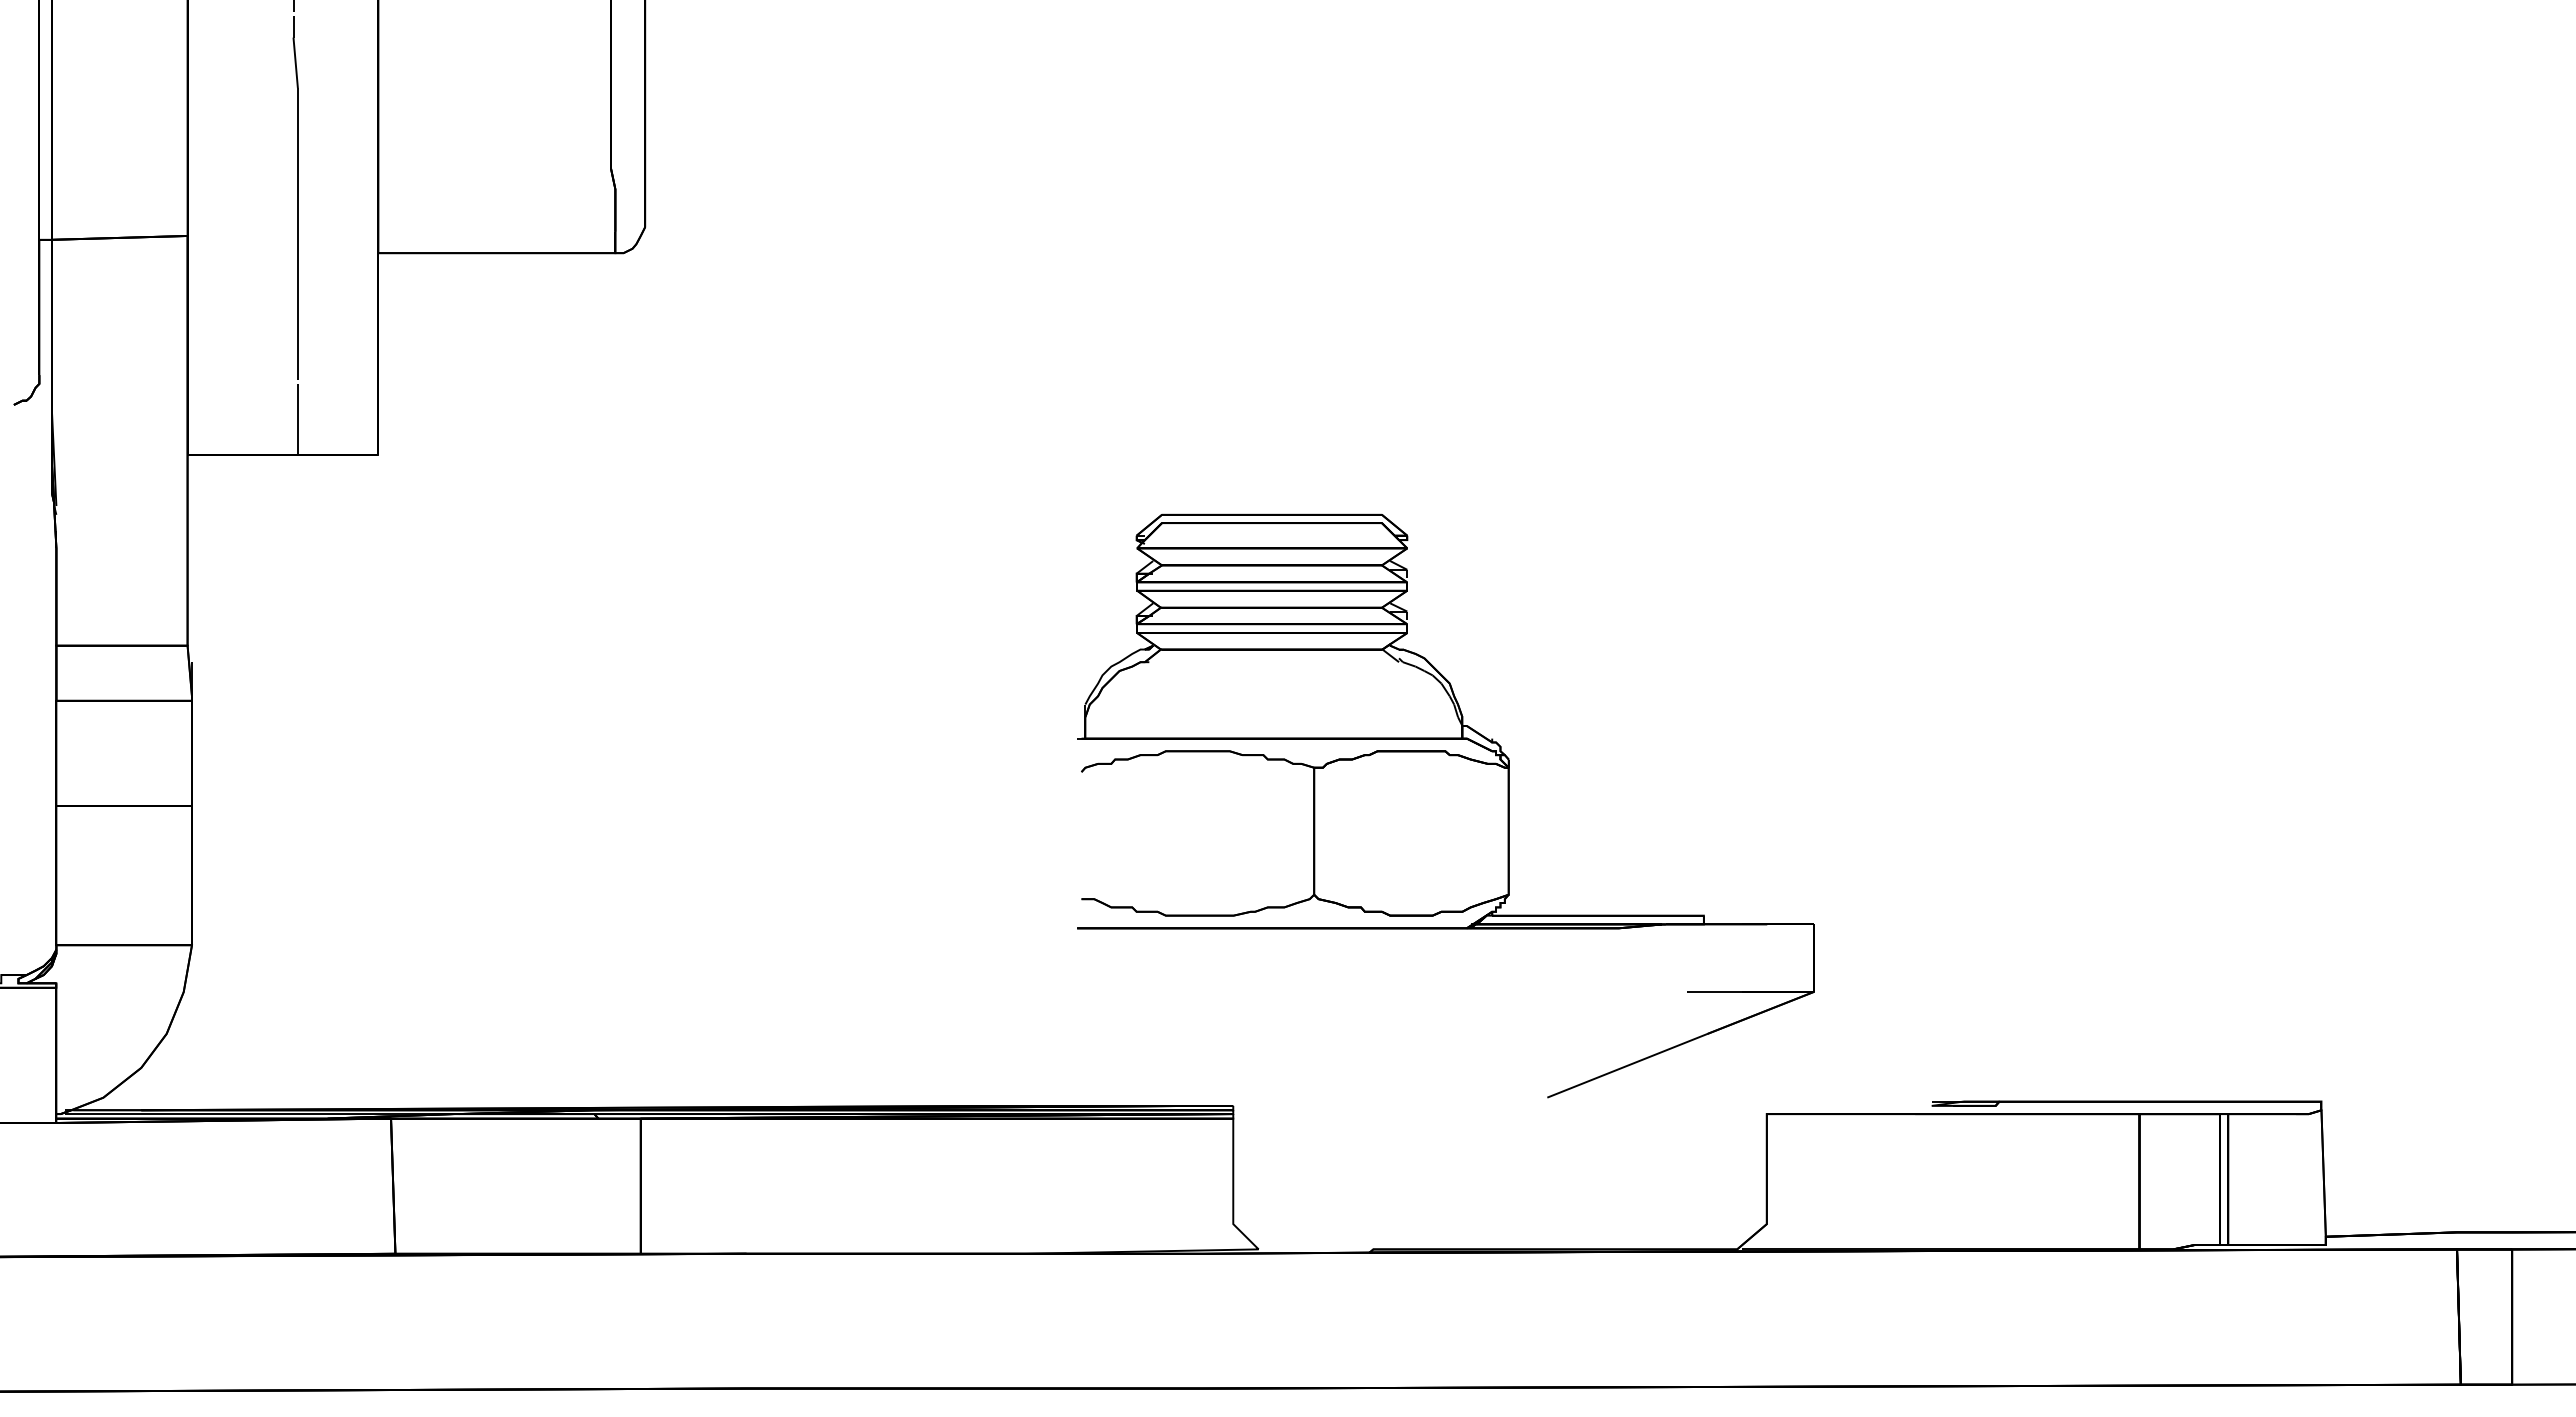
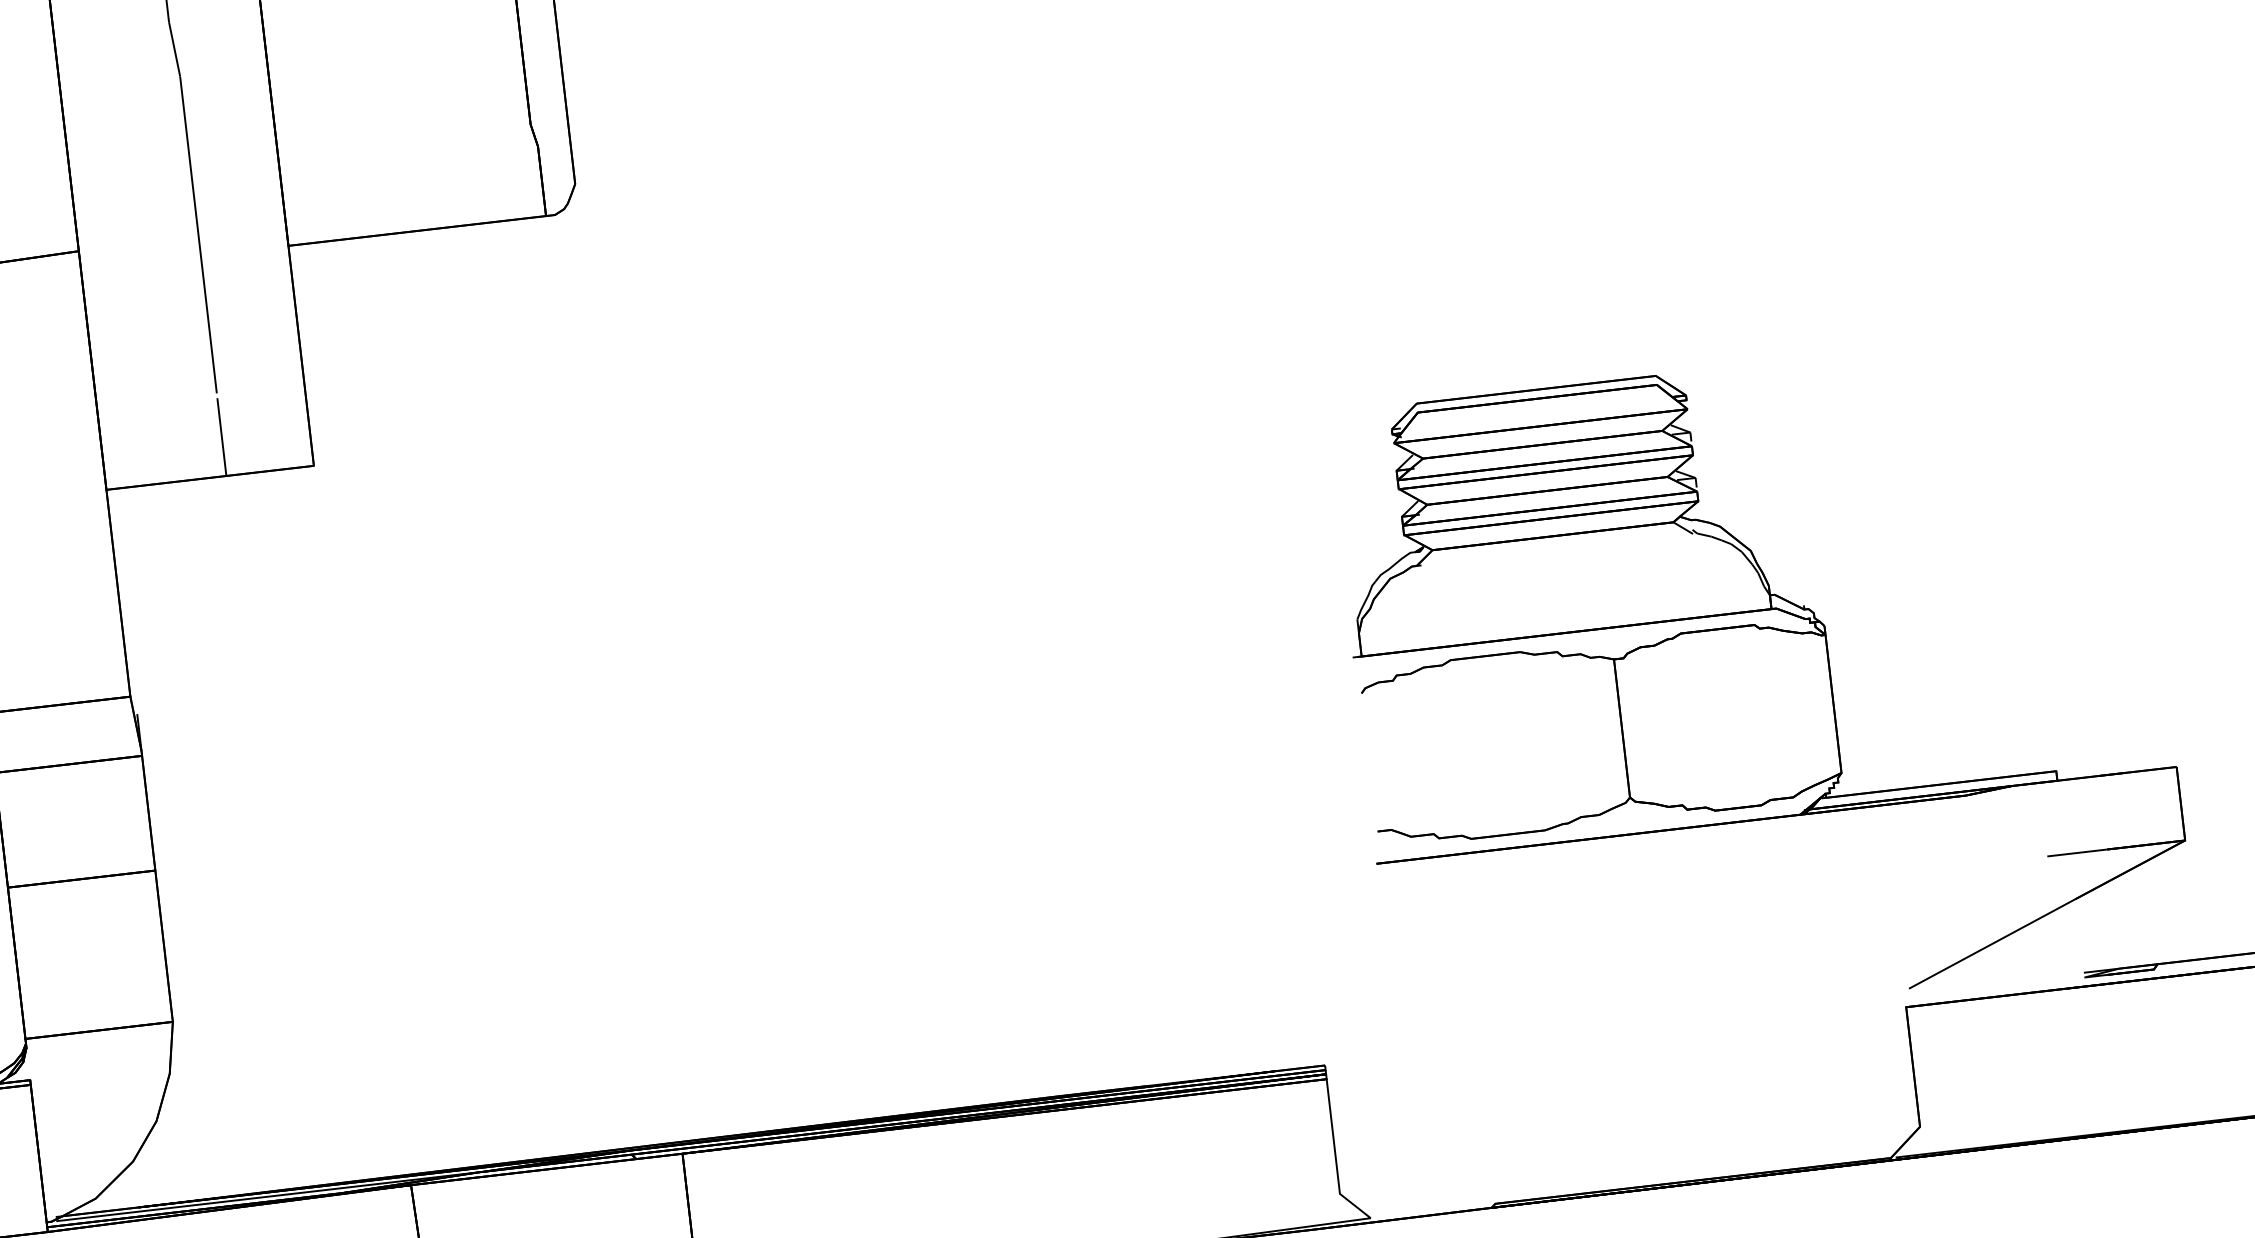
part: (1445, 805) -> (1761, 683), moved

